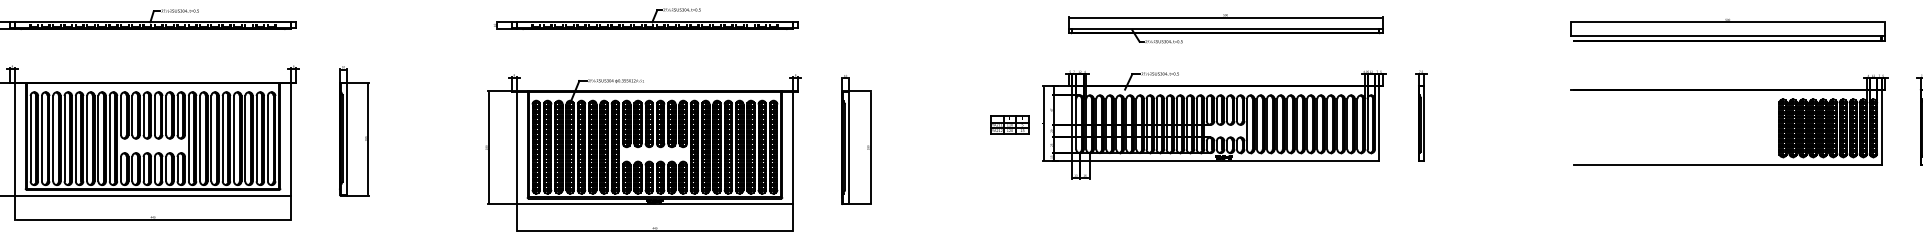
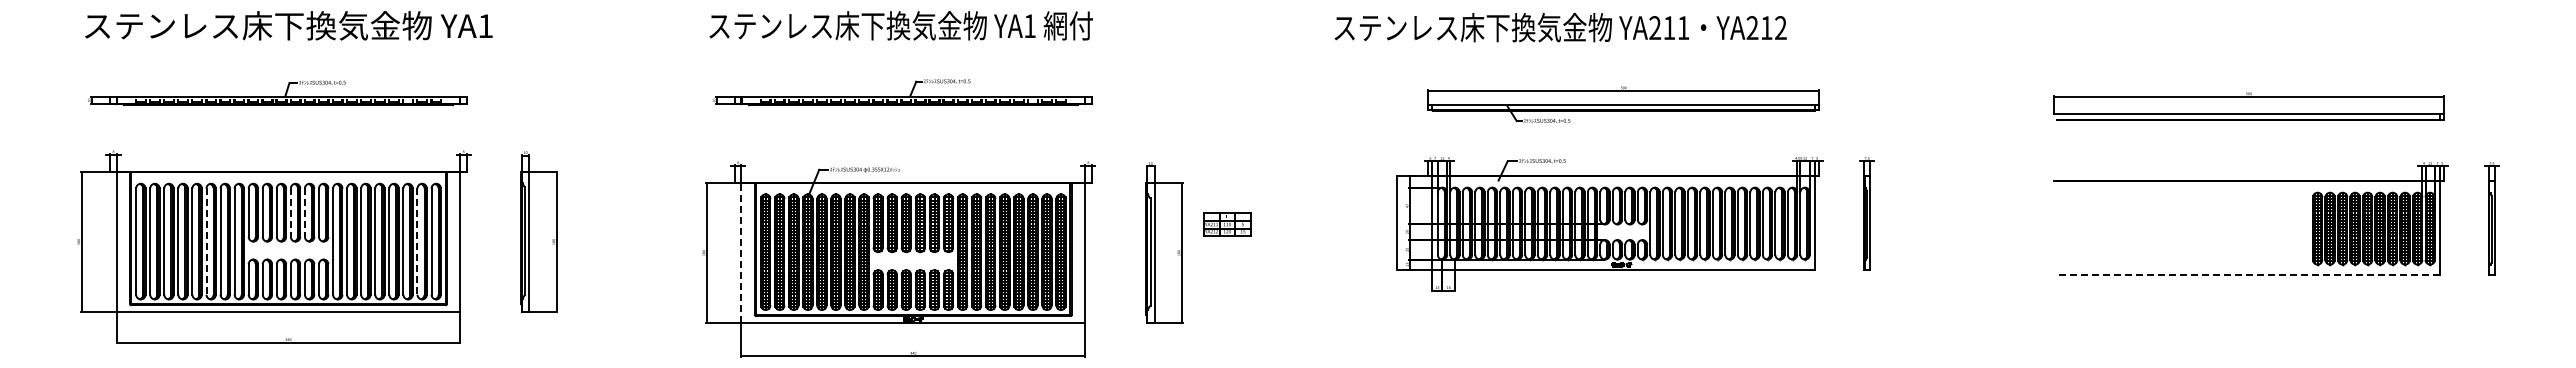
line: (154, 116) -> (290, 213), solid -> dashed
line: (165, 116) -> (304, 213), solid -> dashed
part: (1010, 124) -> (1227, 224), moved
line: (87, 139) -> (206, 242), solid -> dashed
line: (256, 139) -> (417, 242), solid -> dashed
line: (516, 147) -> (741, 252), solid -> dashed
line: (1727, 165) -> (2248, 274), solid -> dashed

